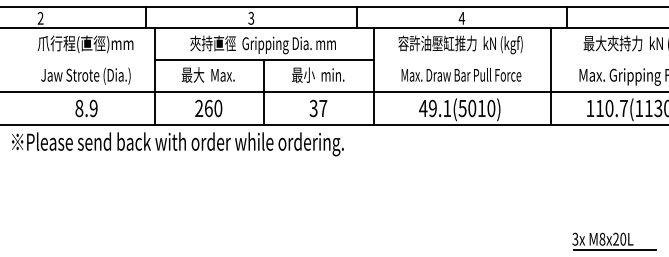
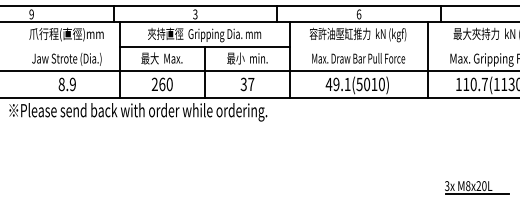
text: (40, 18) -> (31, 14), 2 -> 9
text: (461, 18) -> (358, 14), 4 -> 6

